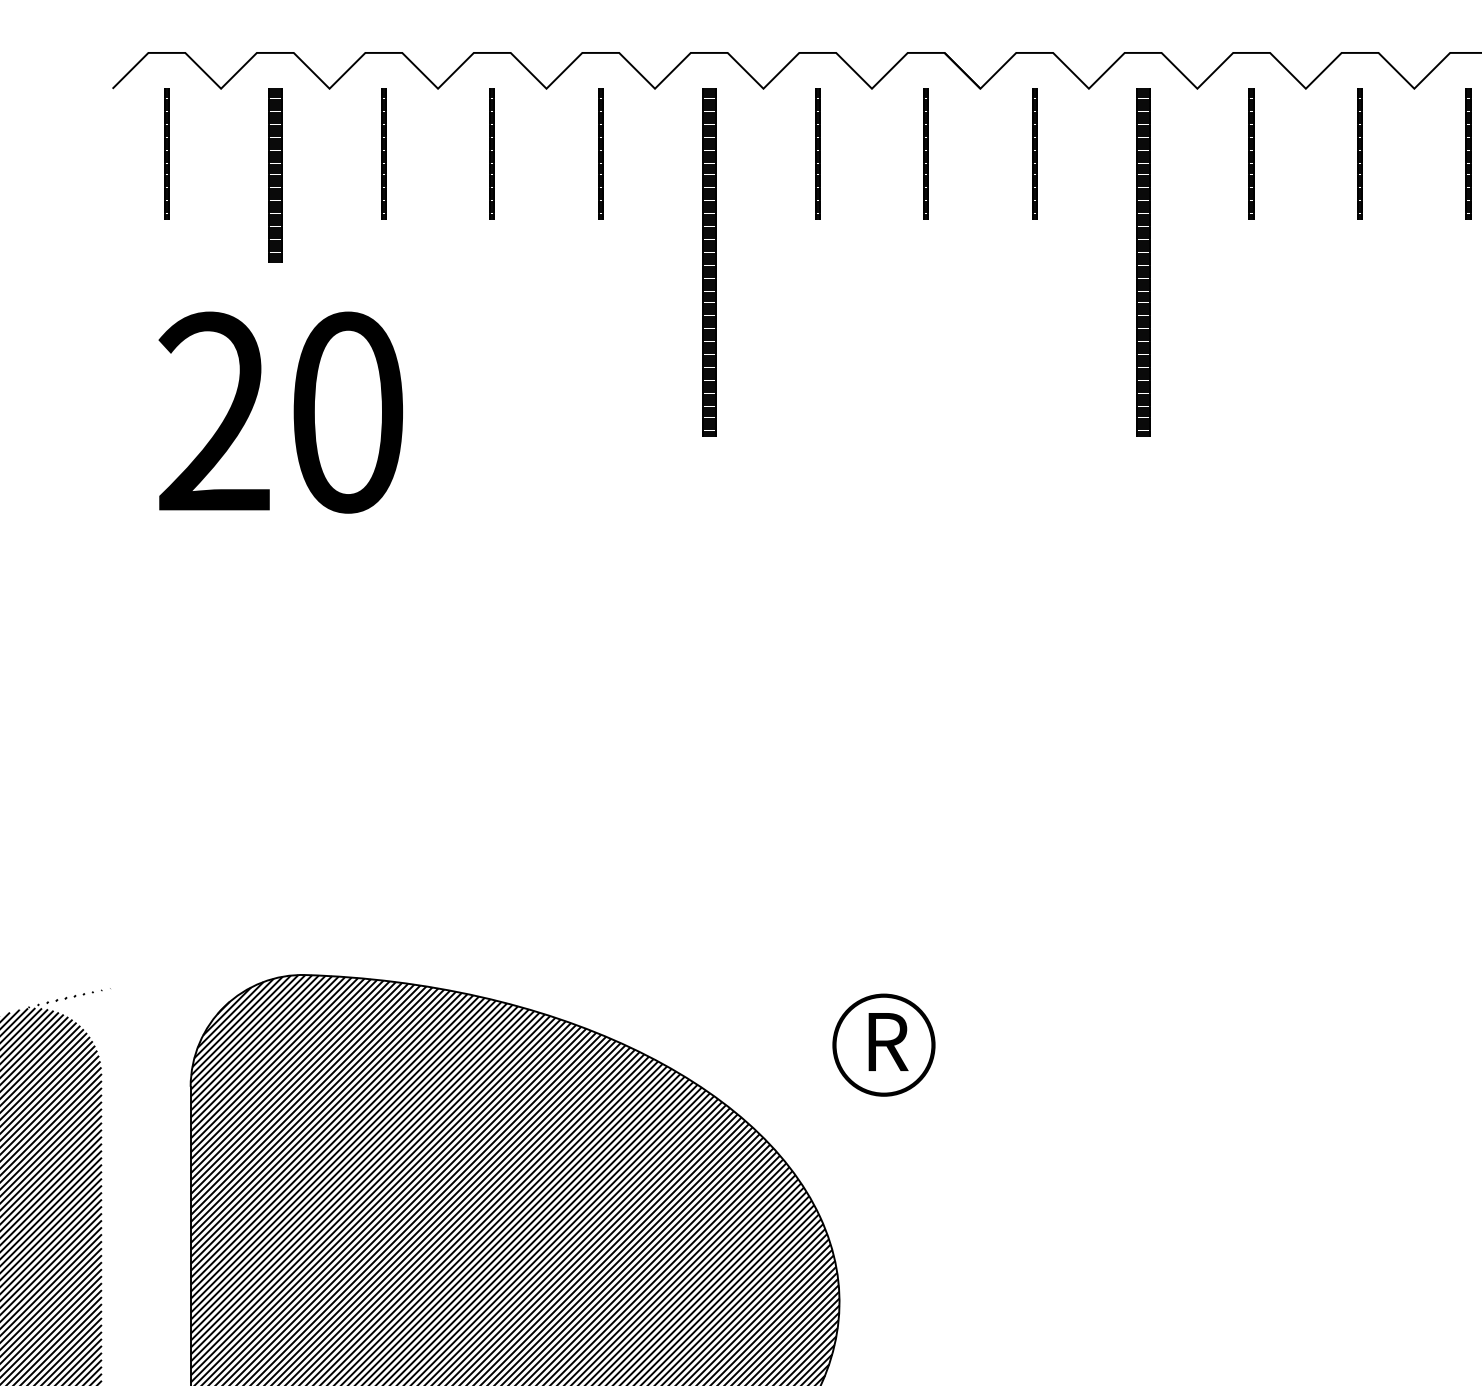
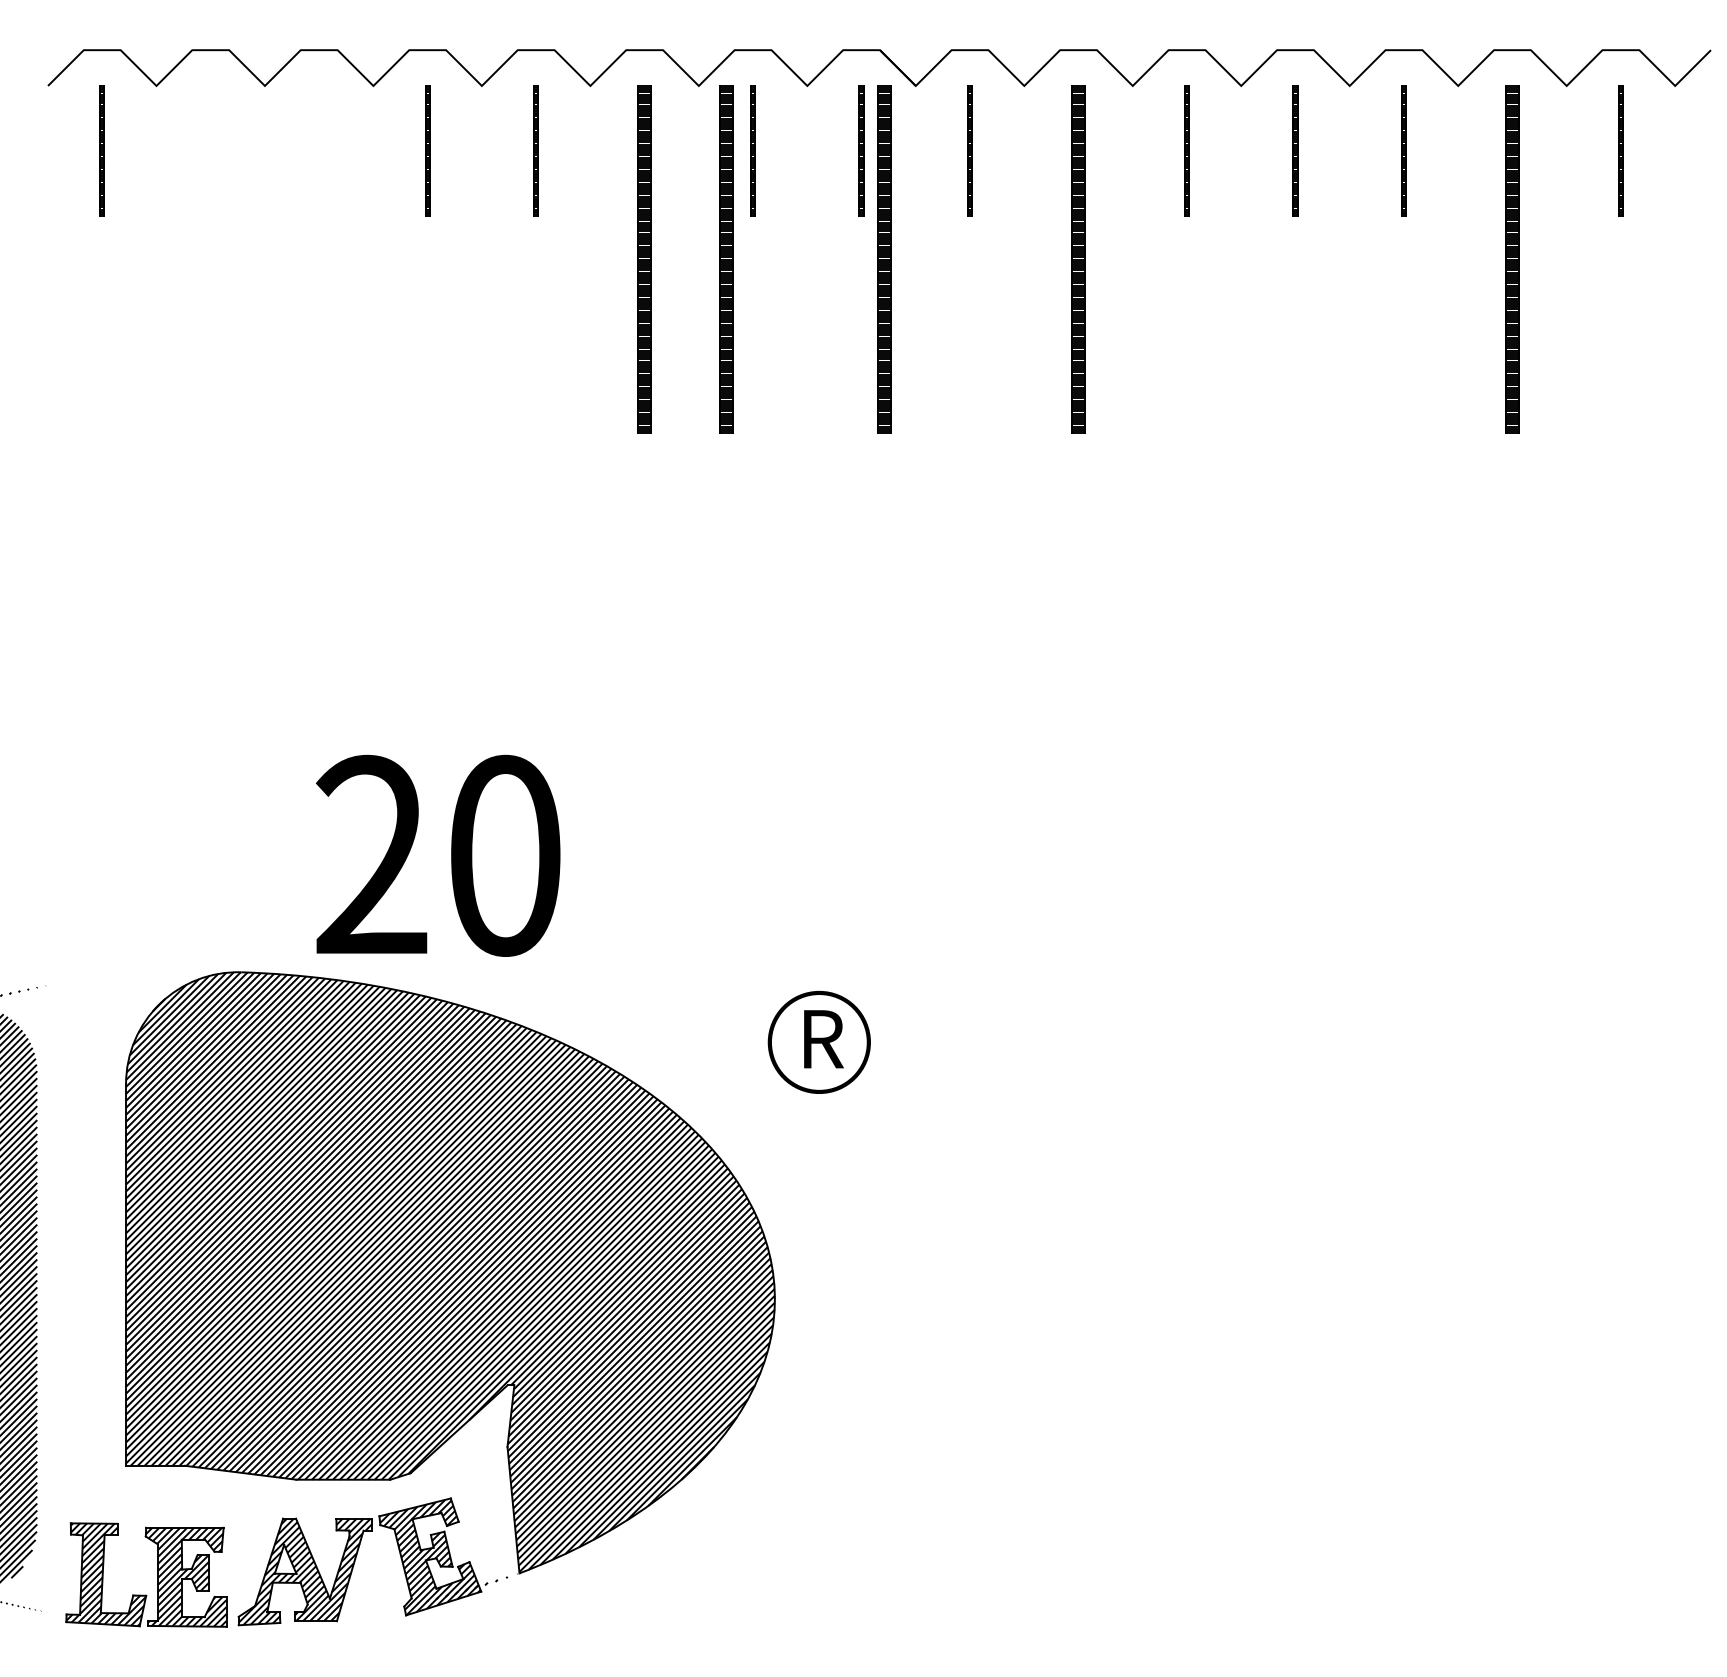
part: (383, 153) -> (318, 150), removed
part: (275, 175) -> (210, 172), removed
part: (791, 262) -> (726, 259), added
part: (949, 262) -> (884, 259), added
text: (281, 412) -> (438, 855), moved

